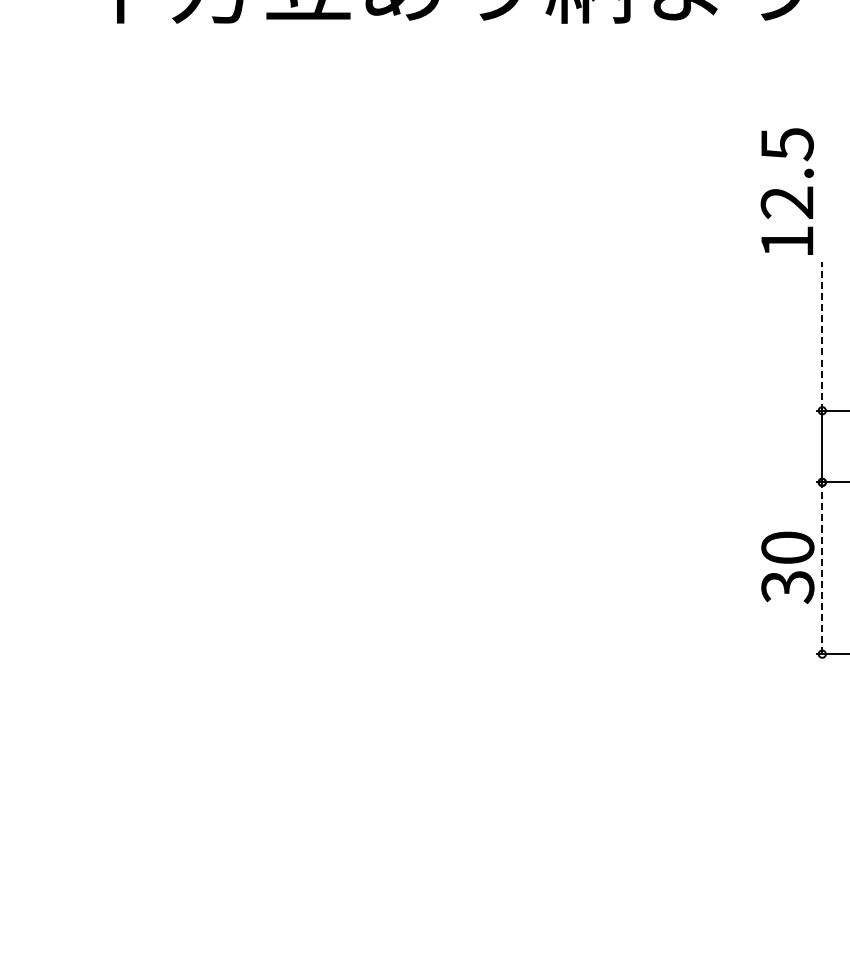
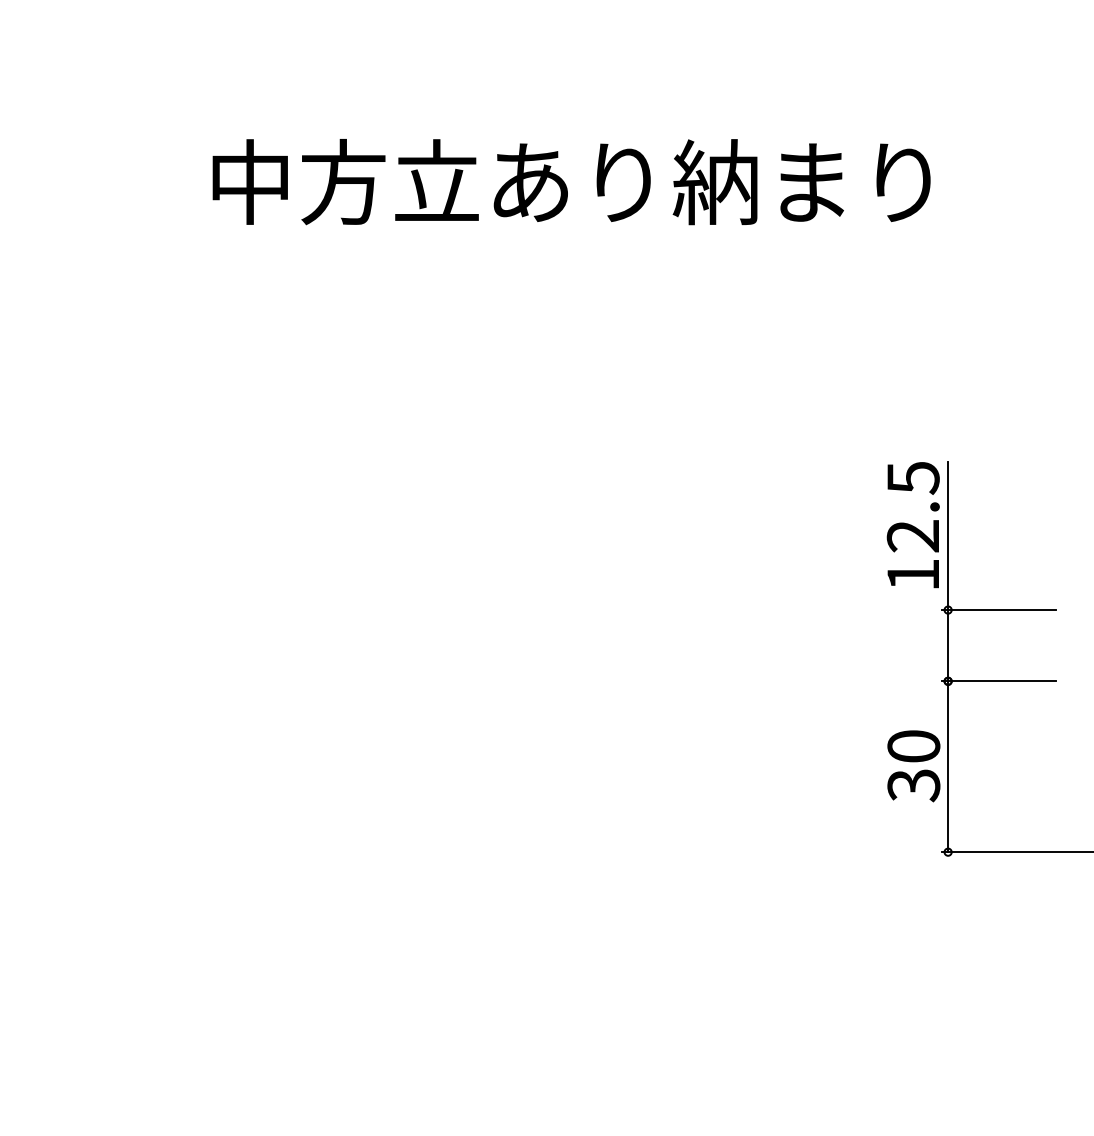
text: (786, 192) -> (912, 525), moved
line: (822, 335) -> (948, 535), dashed -> solid
line: (822, 568) -> (948, 766), dashed -> solid

